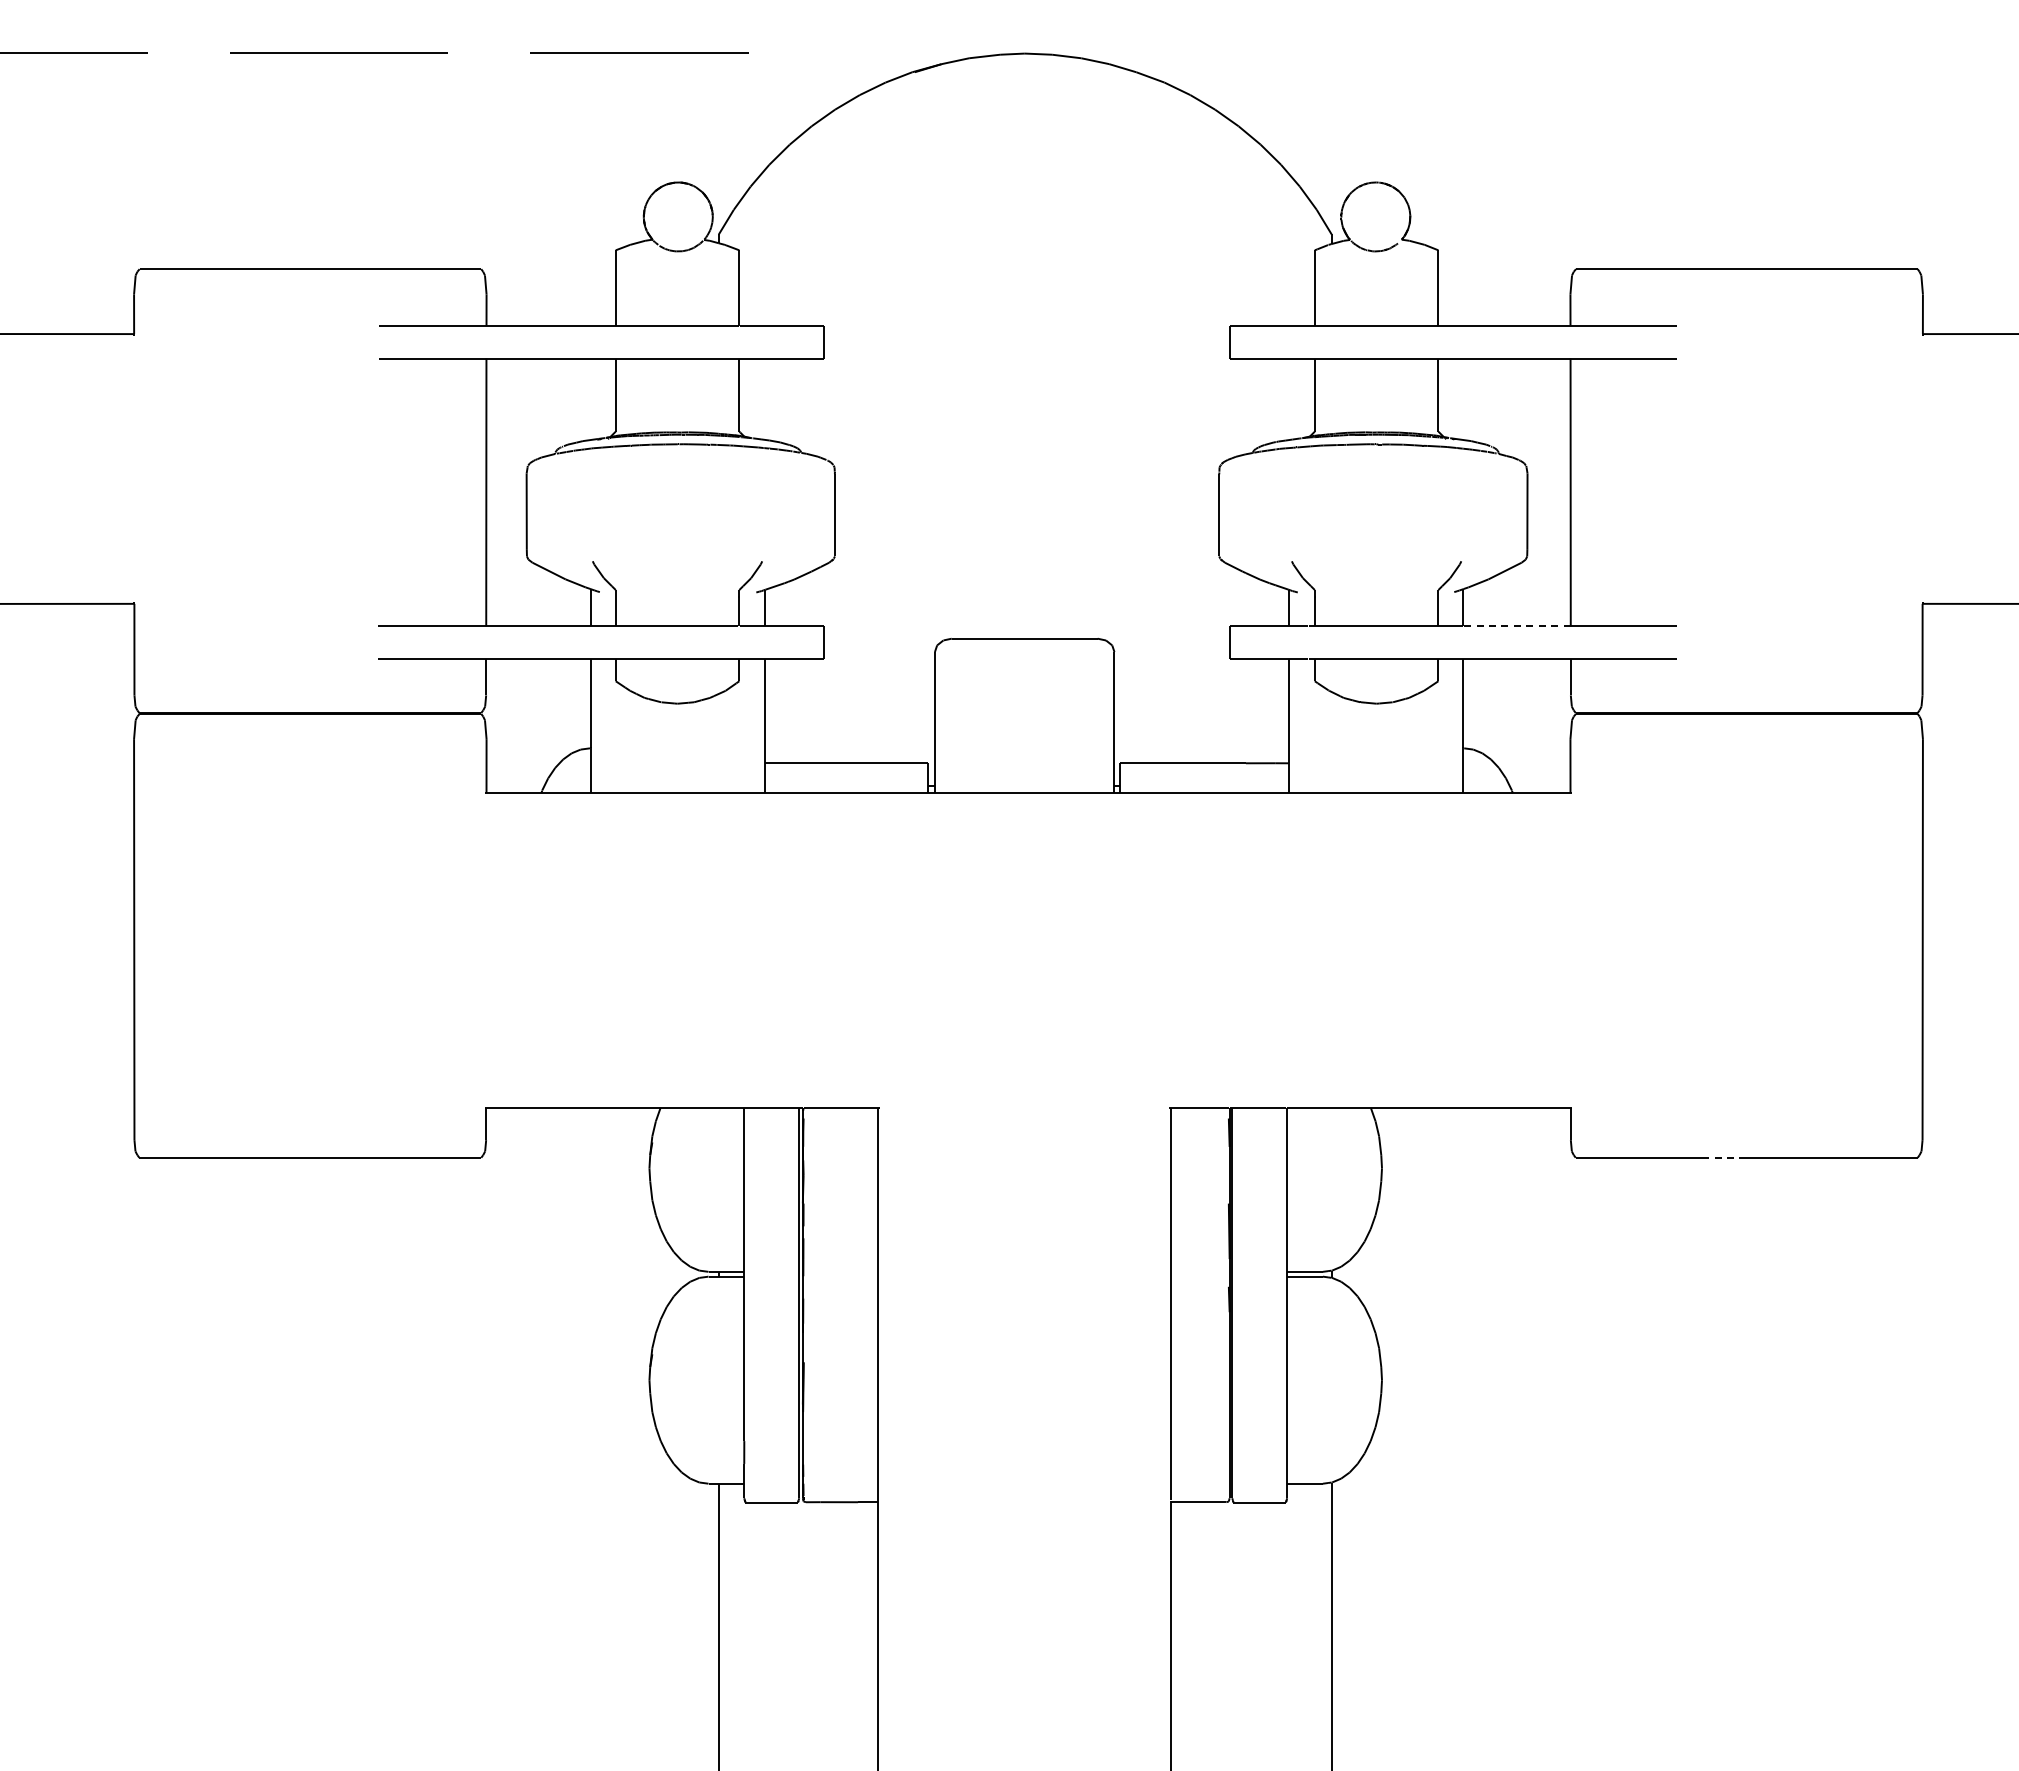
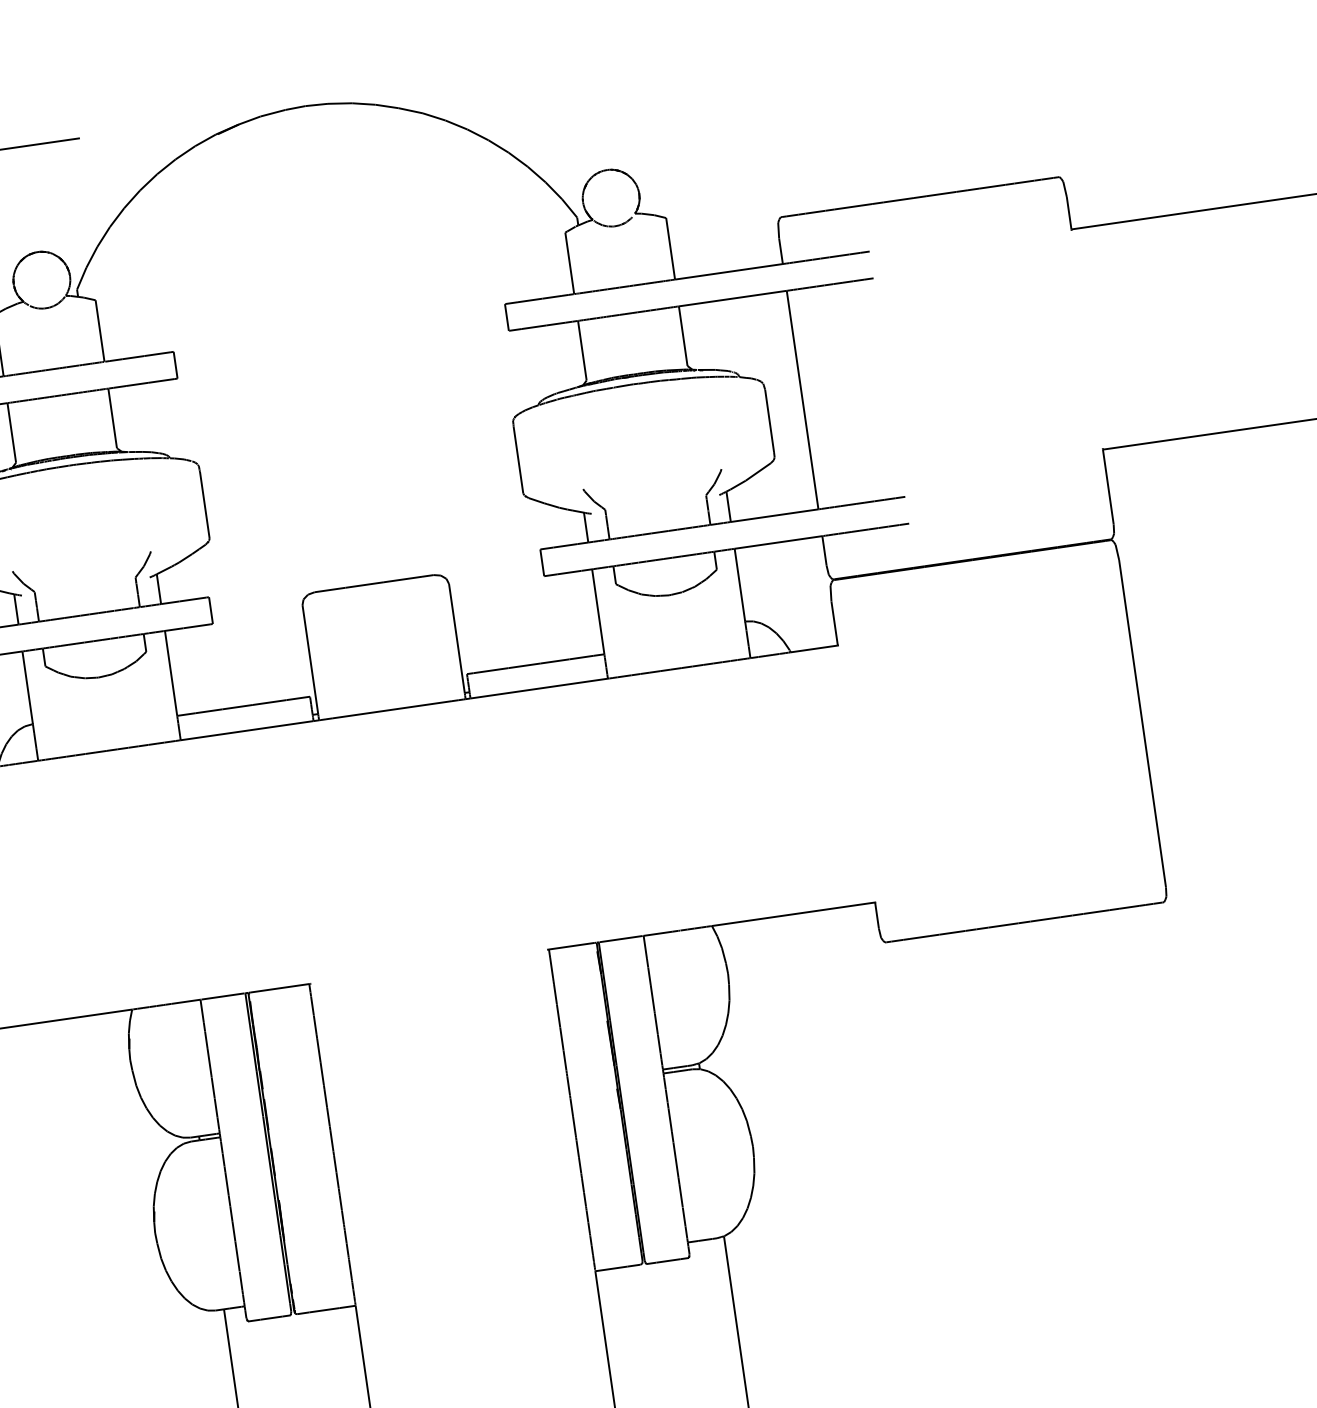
line: (1517, 626) -> (774, 515), dashed -> solid
line: (1721, 1157) -> (1003, 925), dashed -> solid

